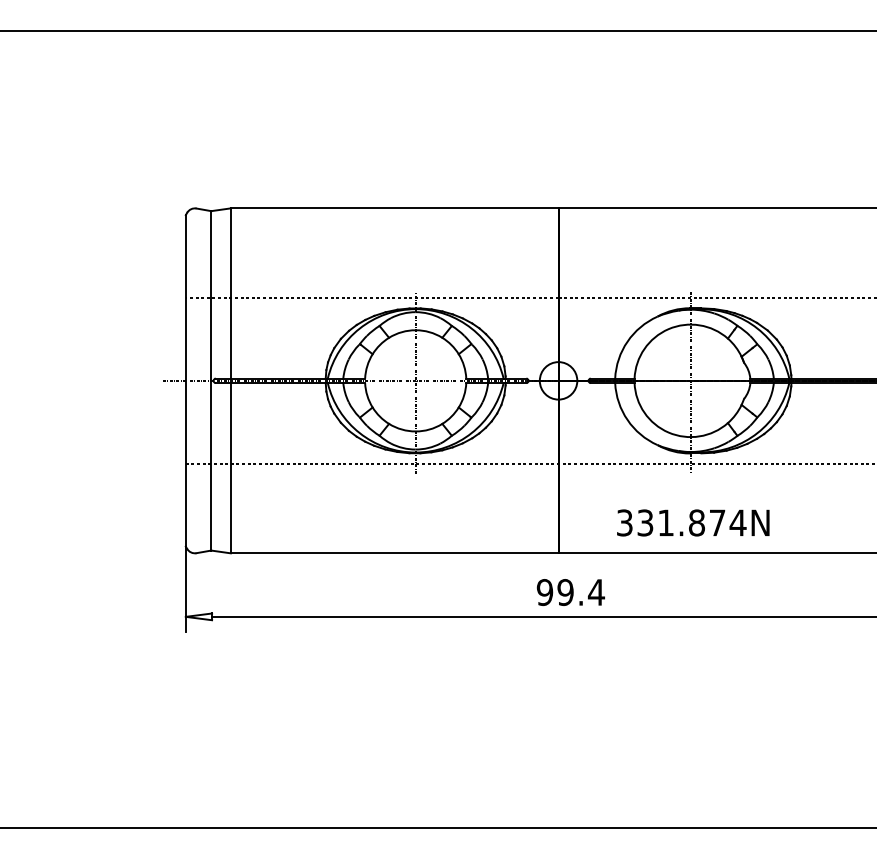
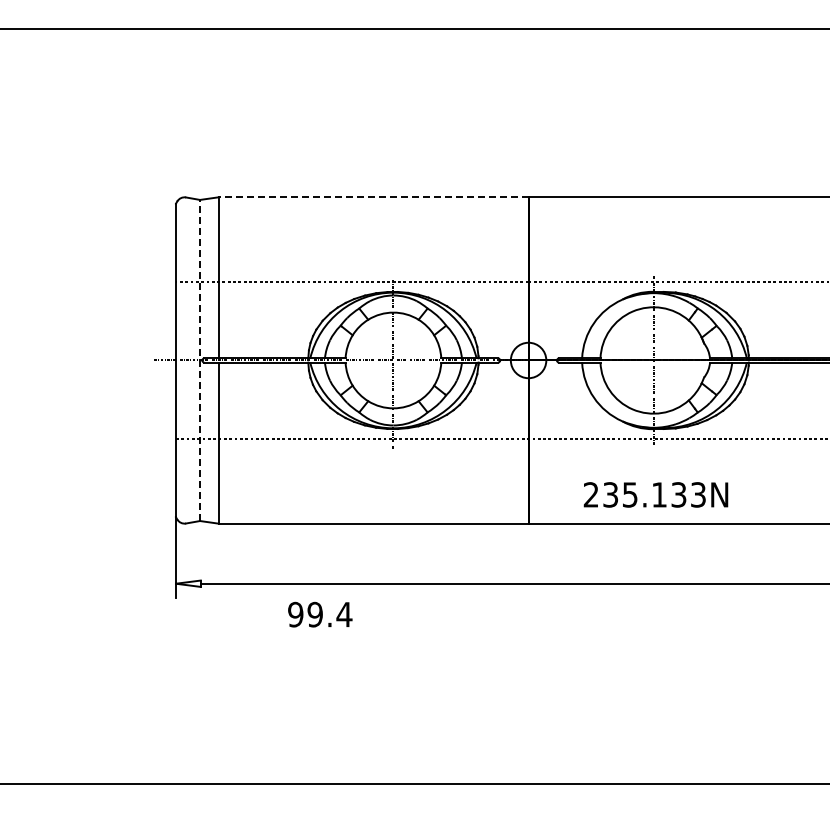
line: (394, 208) -> (373, 197), solid -> dashed
line: (211, 380) -> (200, 360), solid -> dashed
text: (681, 522) -> (644, 494), 331.874N -> 235.133N
text: (571, 592) -> (320, 614), moved

